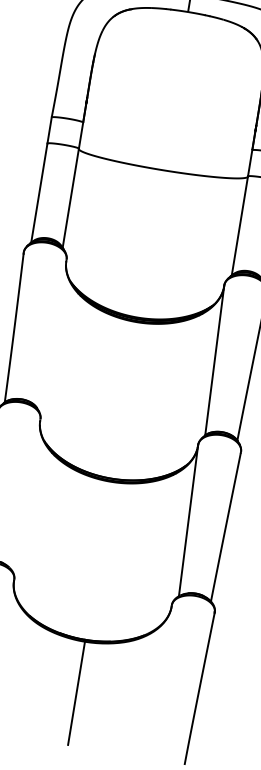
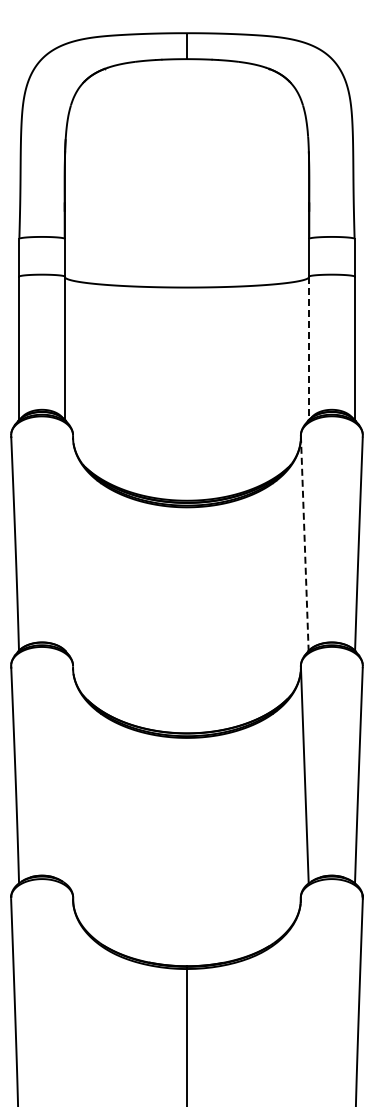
line: (240, 226) -> (309, 348), solid -> dashed
line: (214, 360) -> (304, 543), solid -> dashed

